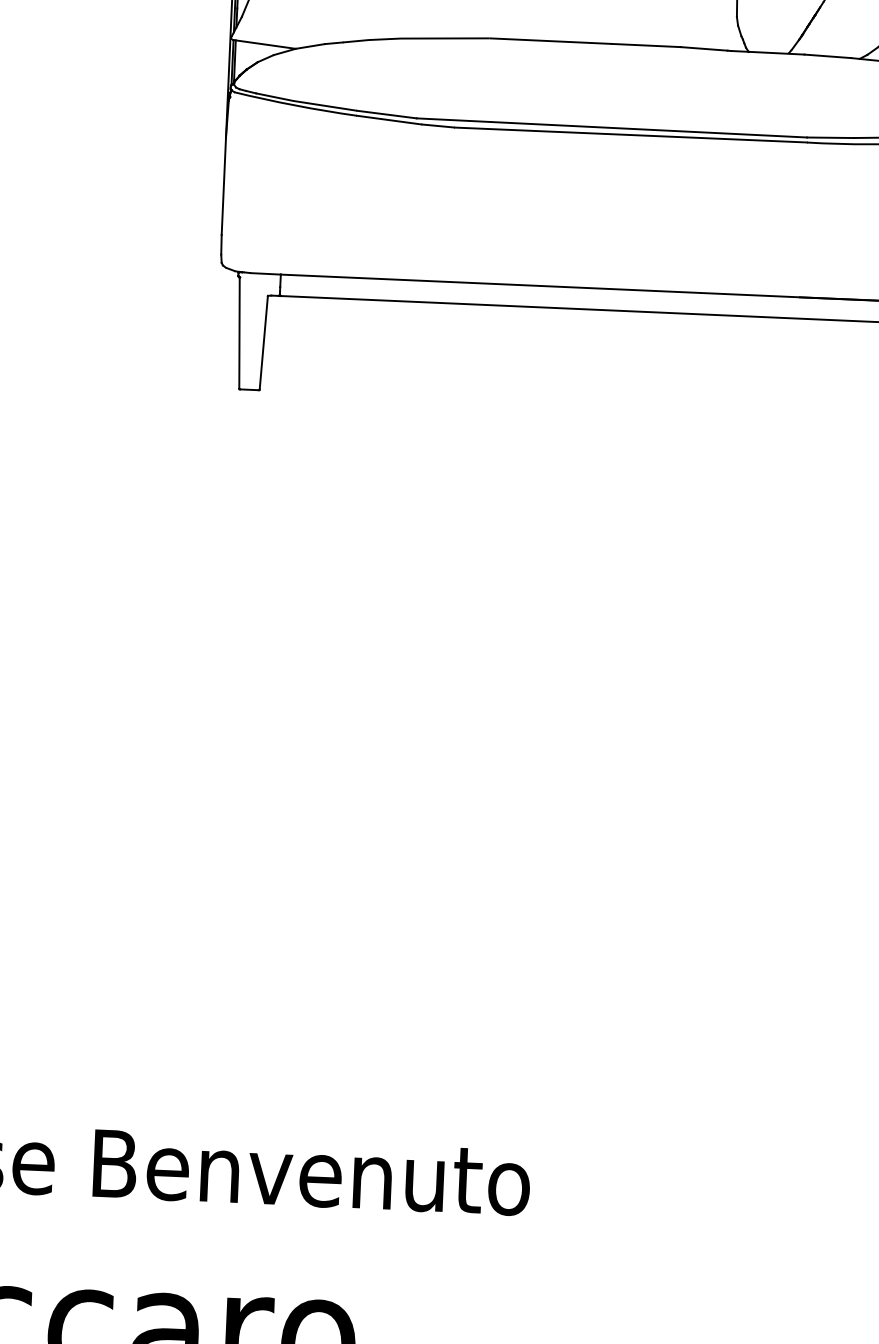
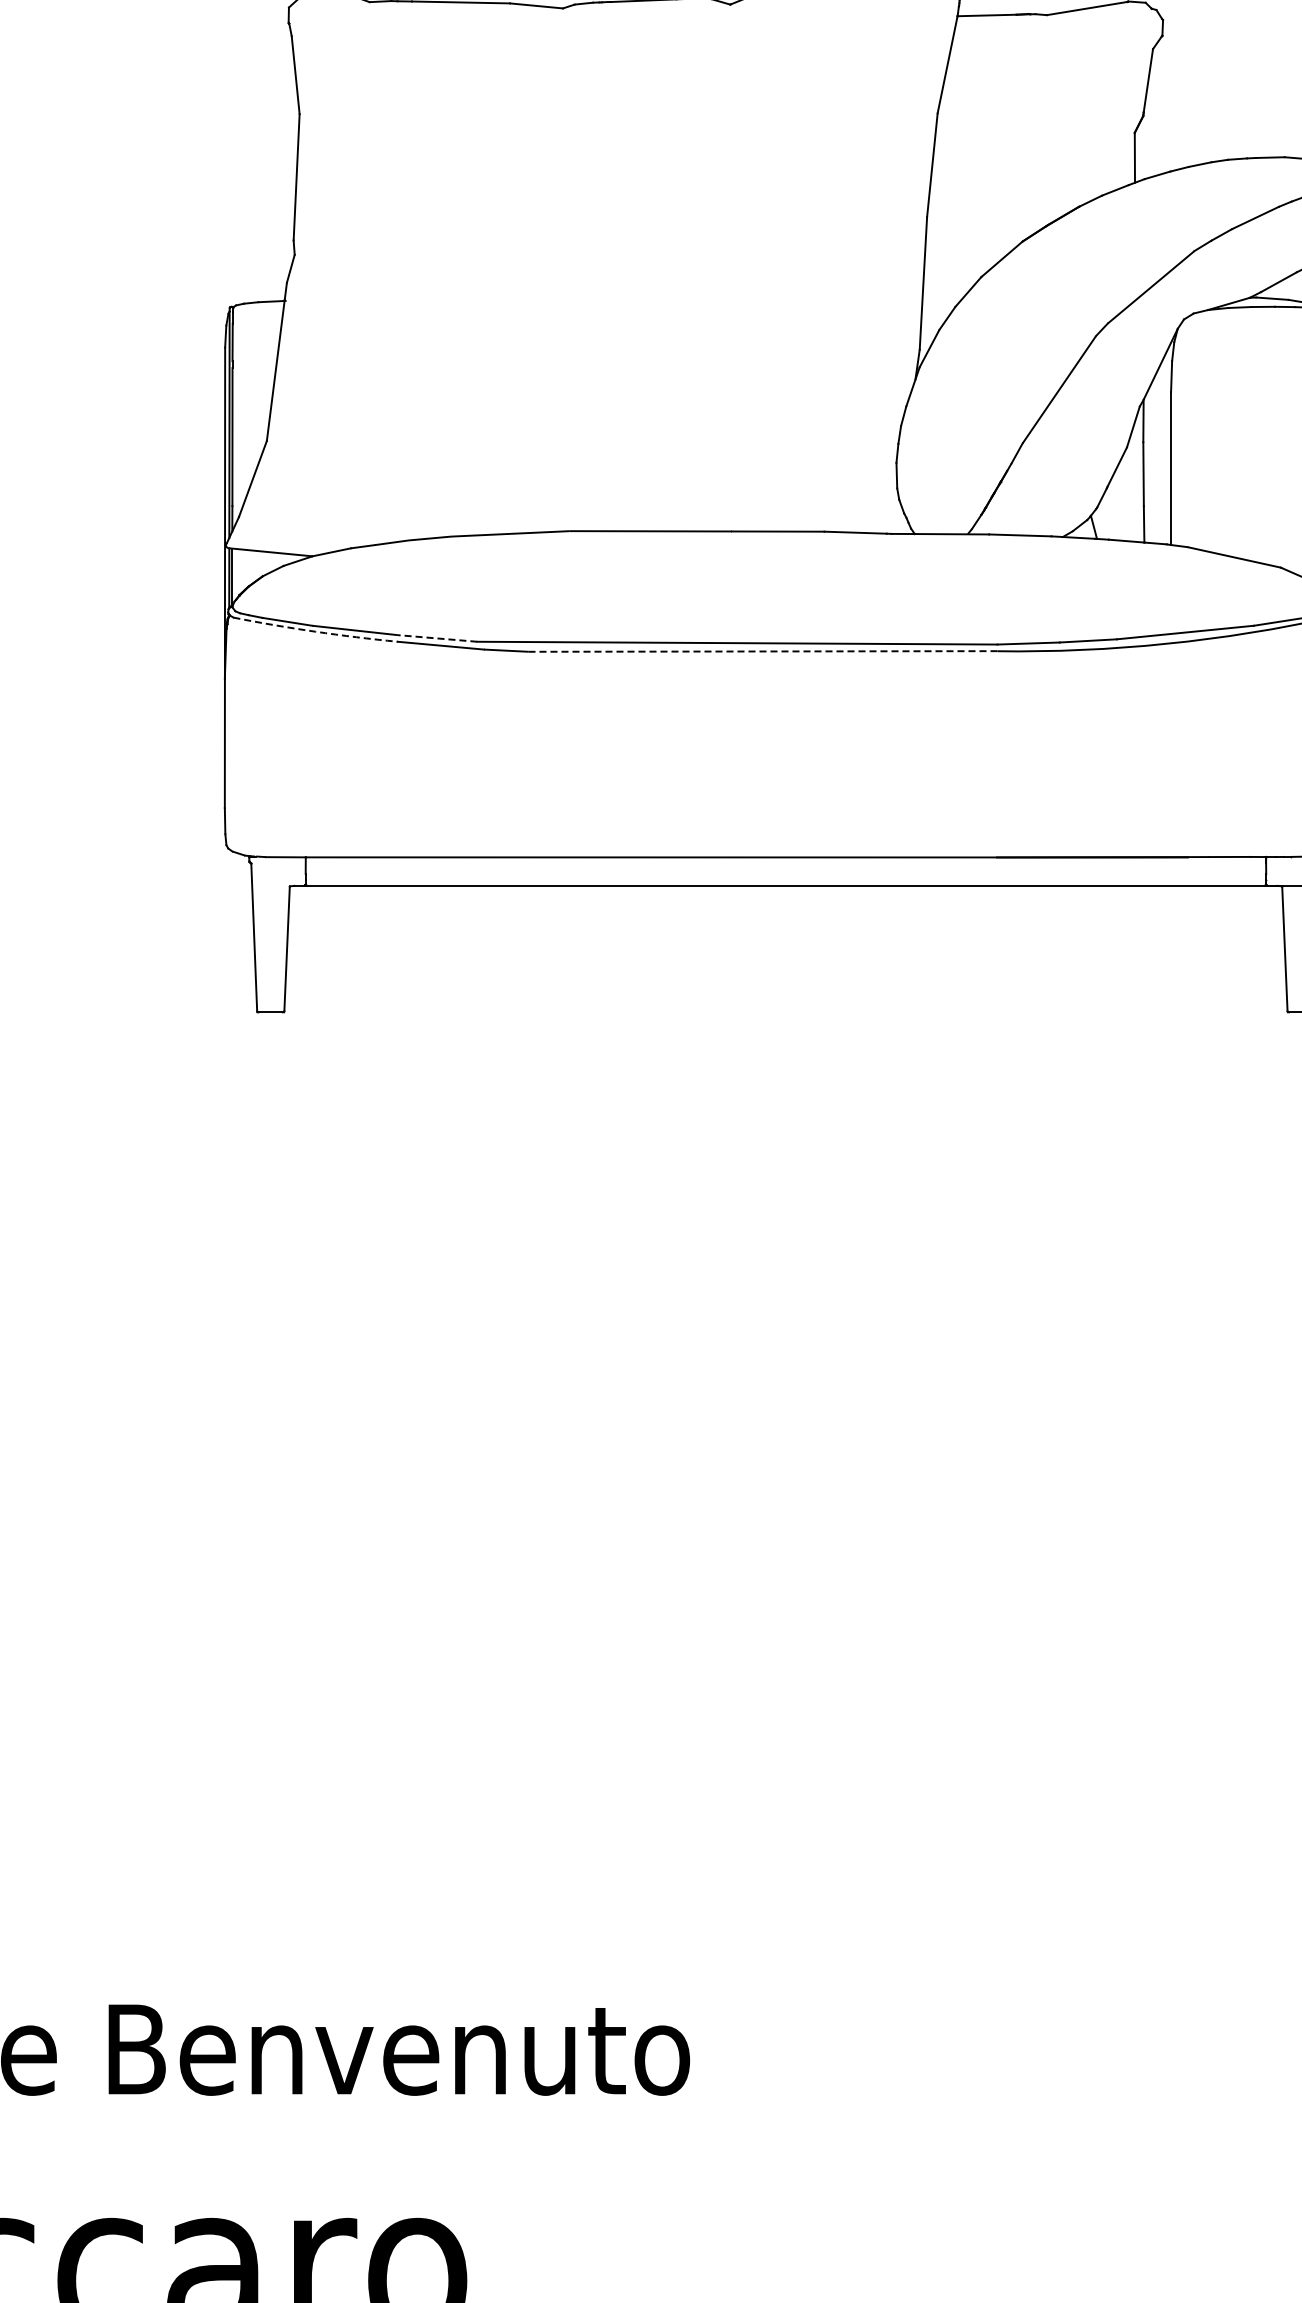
arc: (295, 105) -> (315, 631), solid -> dashed
line: (386, 114) -> (437, 638), solid -> dashed
line: (630, 135) -> (762, 651), solid -> dashed

